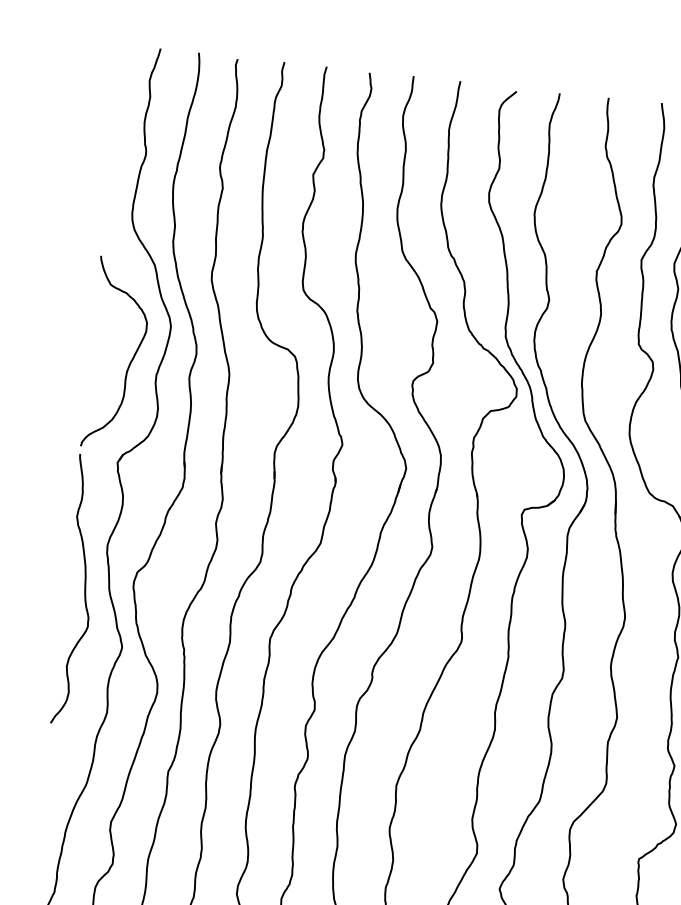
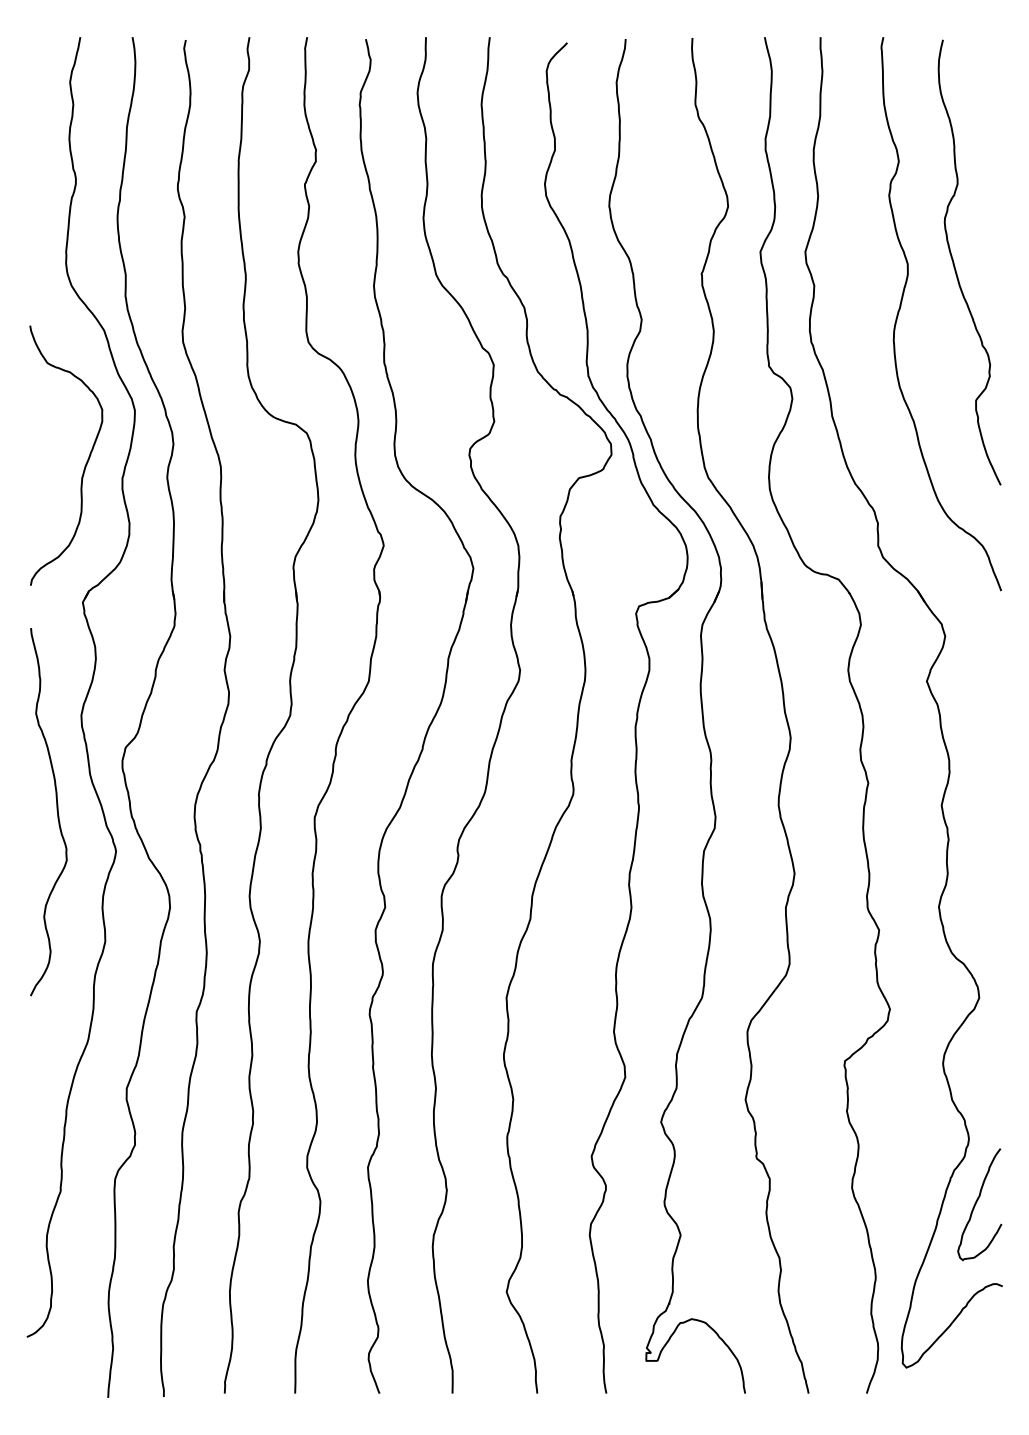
curve: (84, 589) -> (56, 810), moved

